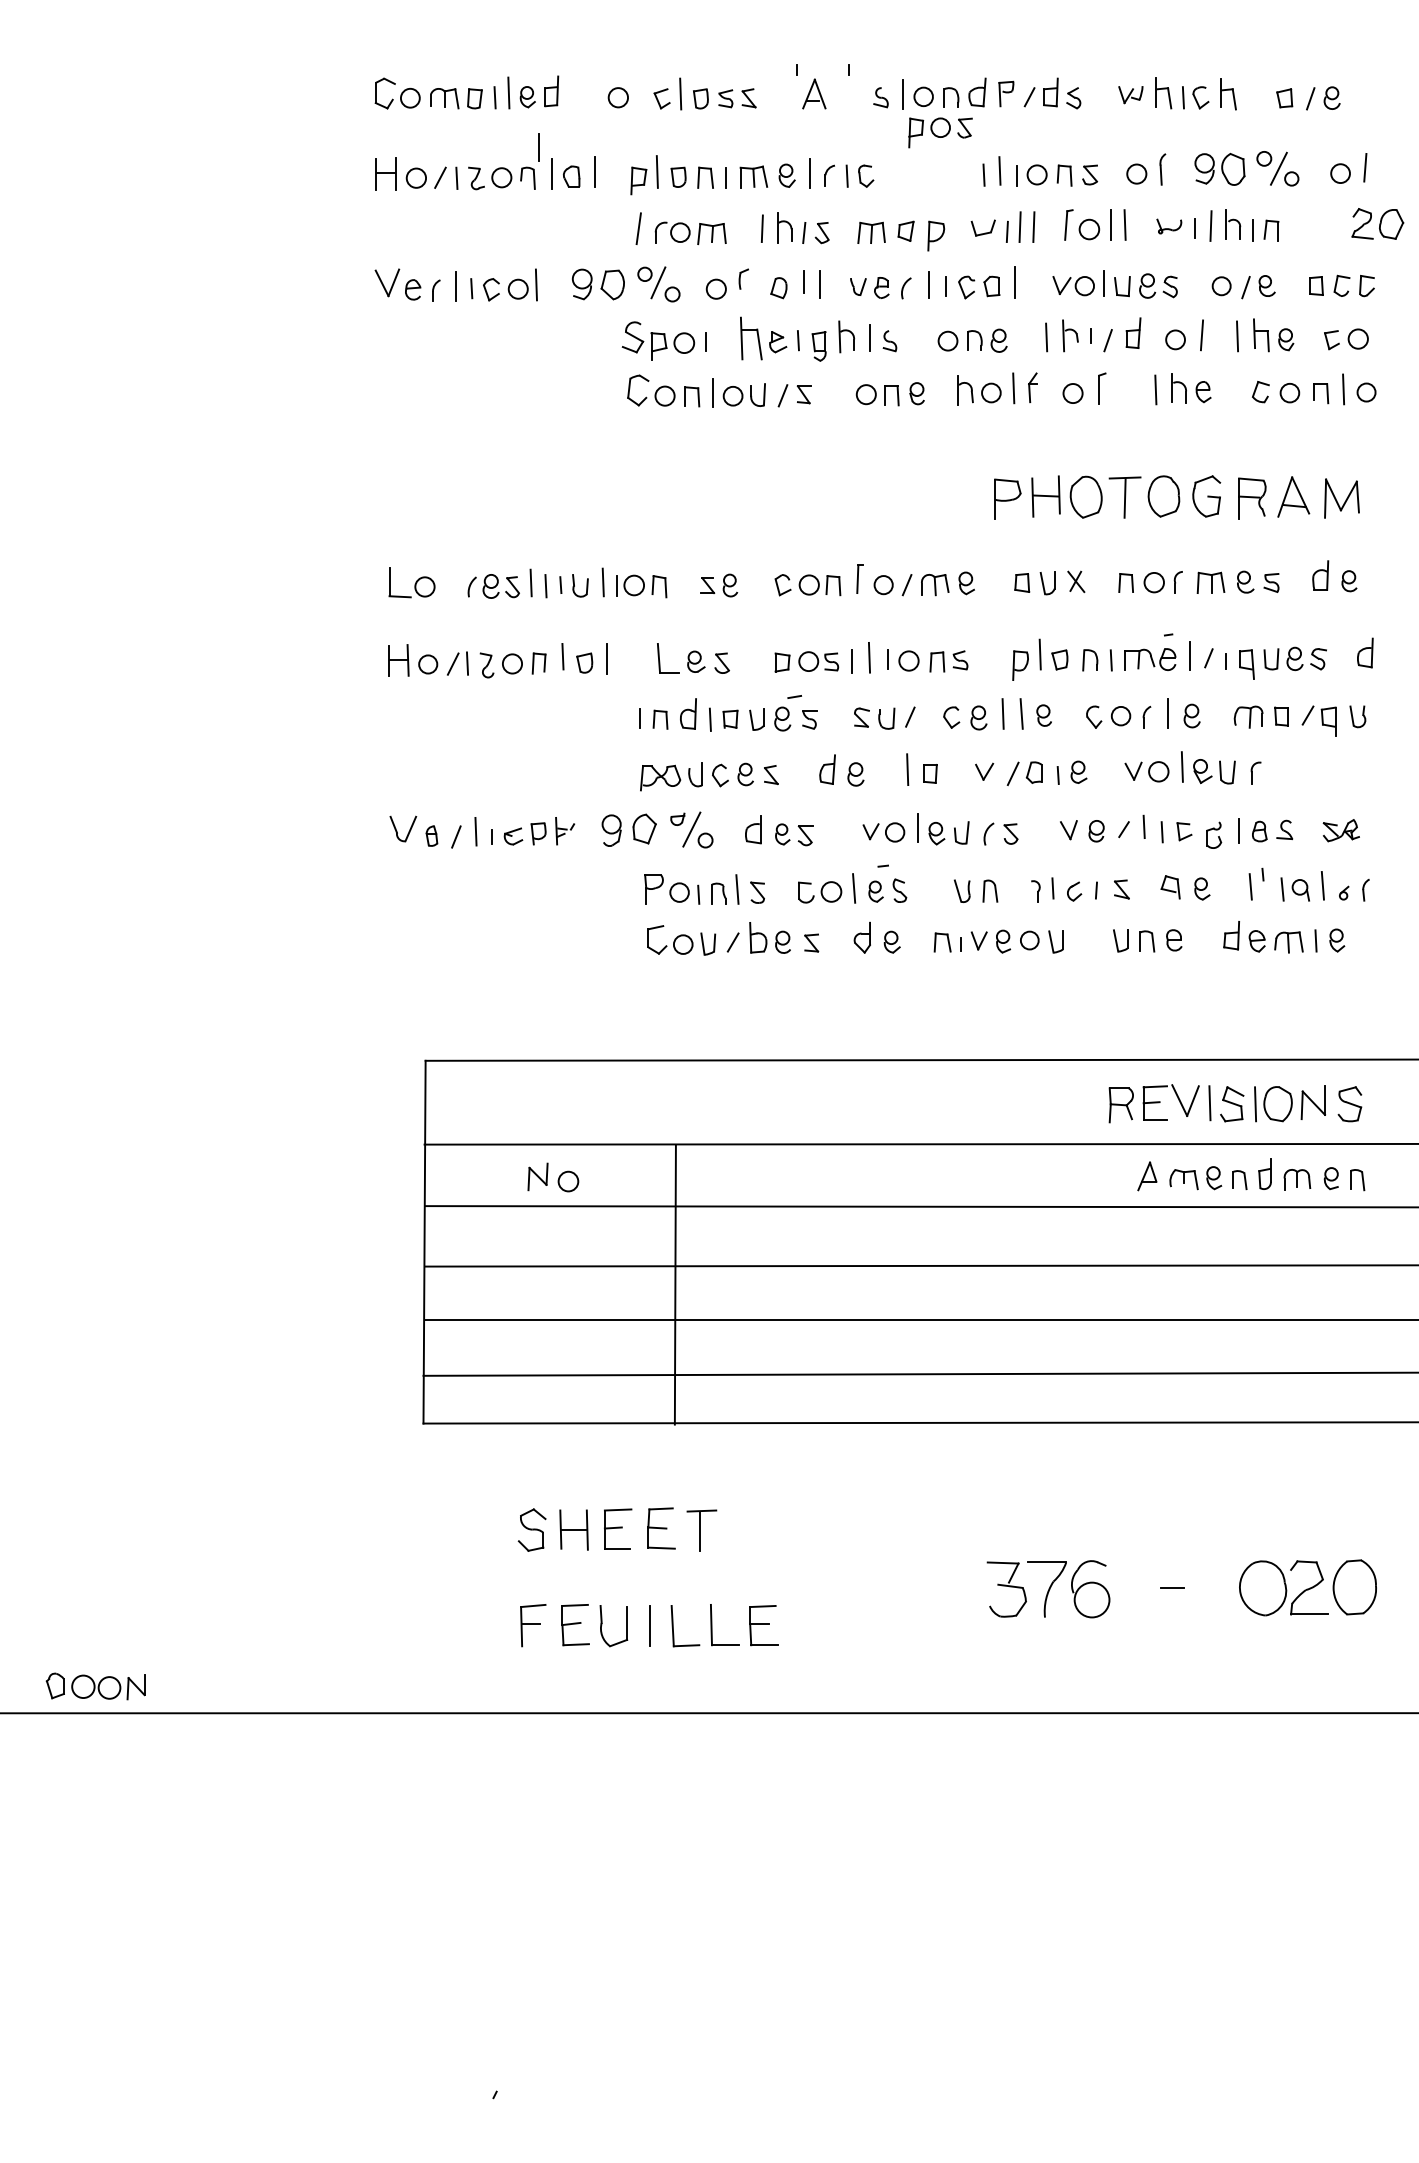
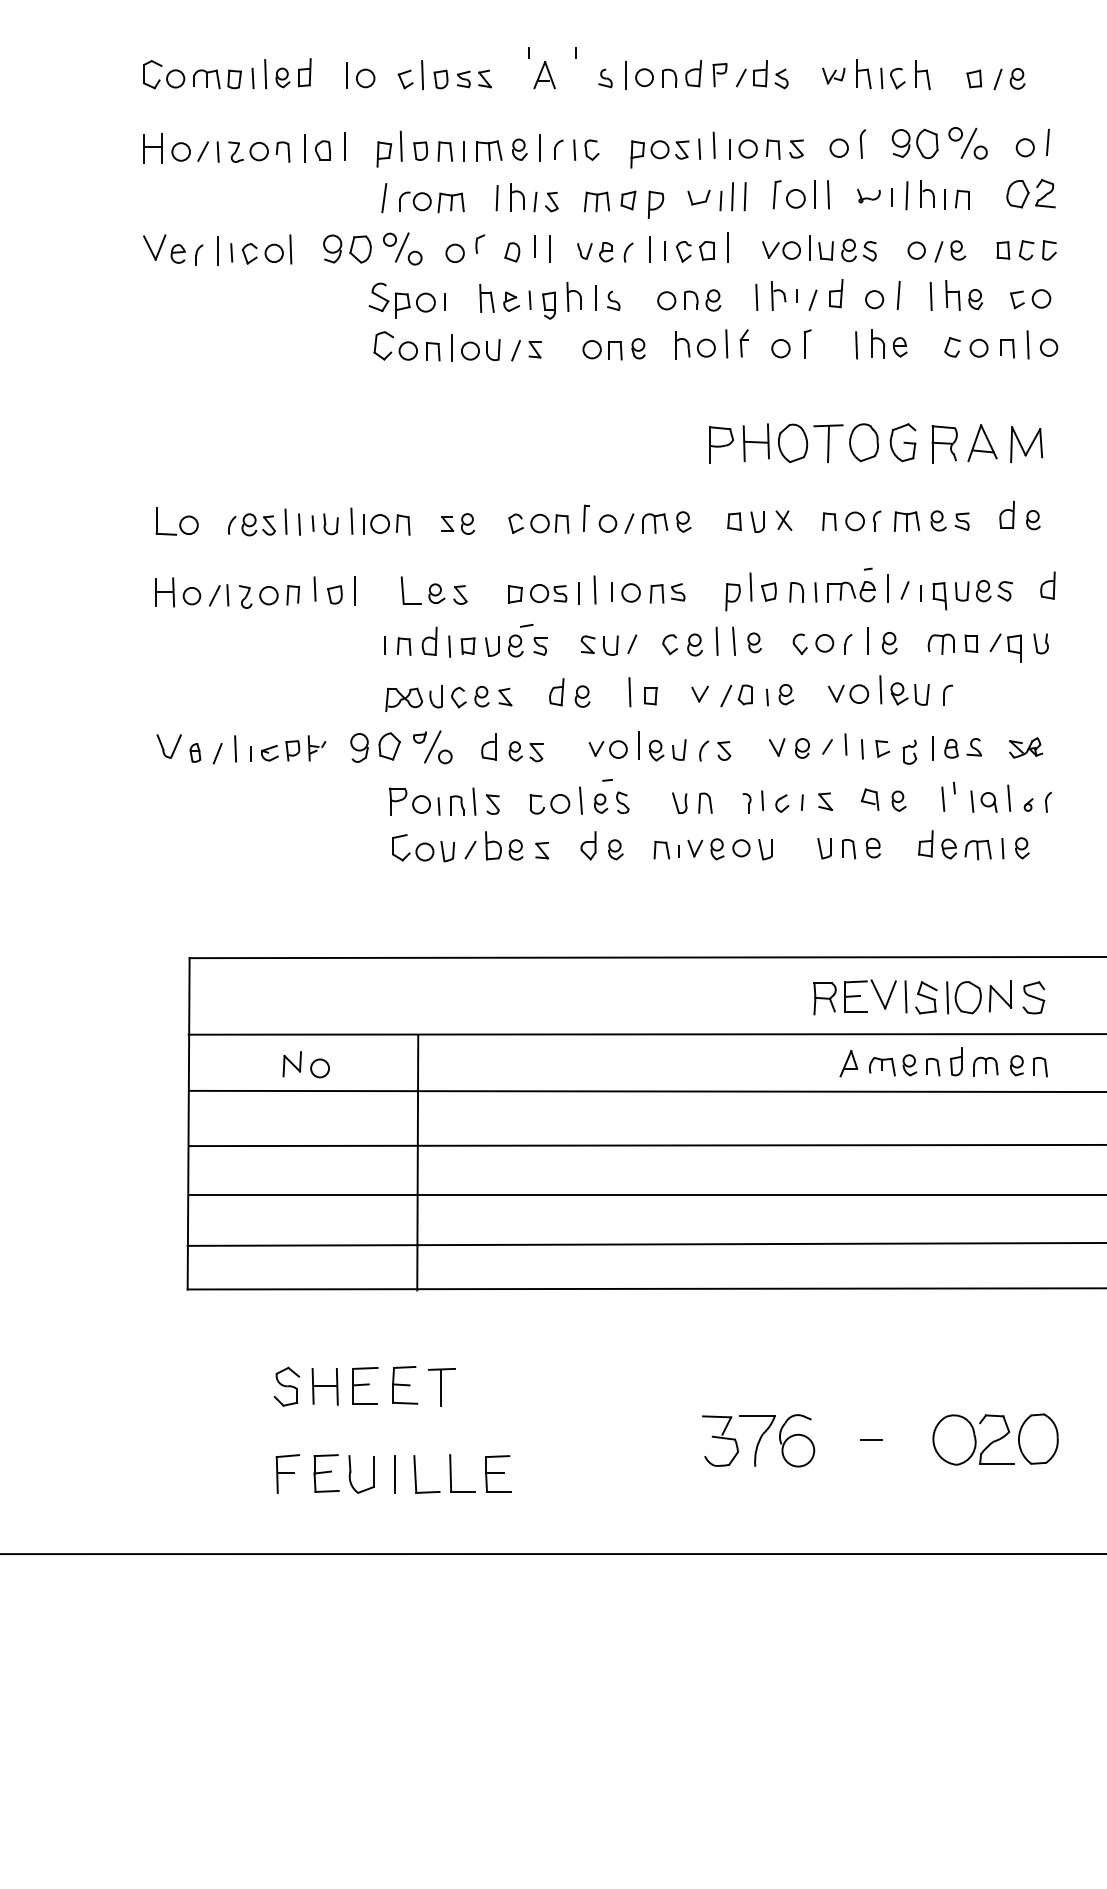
part: (940, 132) -> (659, 154), moved
line: (538, 147) -> (345, 75), moved
part: (1391, 224) -> (1017, 194), moved
part: (750, 338) -> (486, 298), size x0.71

